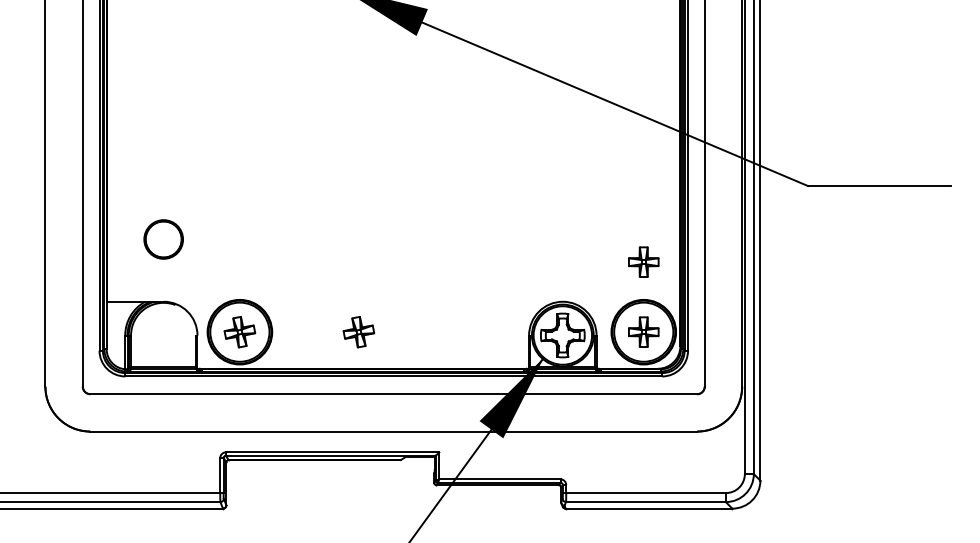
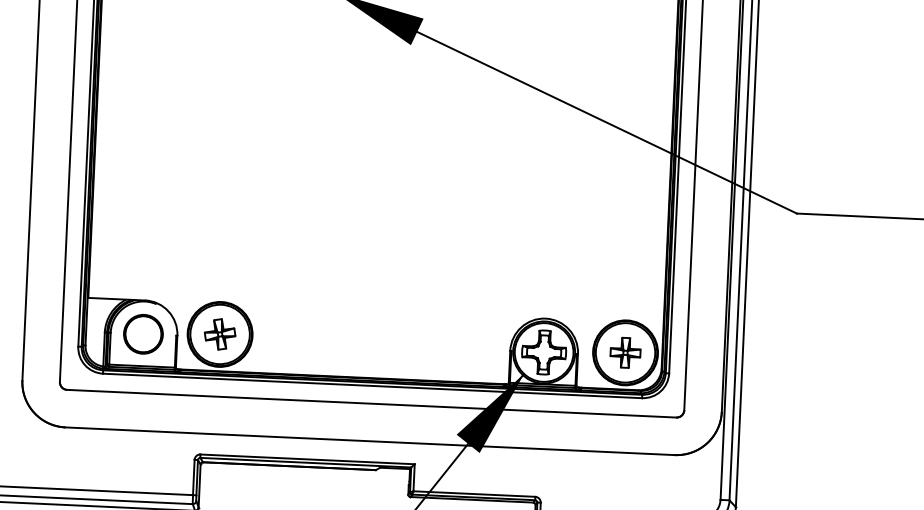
circle: (163, 239) -> (143, 334), moved
part: (643, 261) -> (628, 281), removed
part: (358, 332) -> (339, 340), removed

